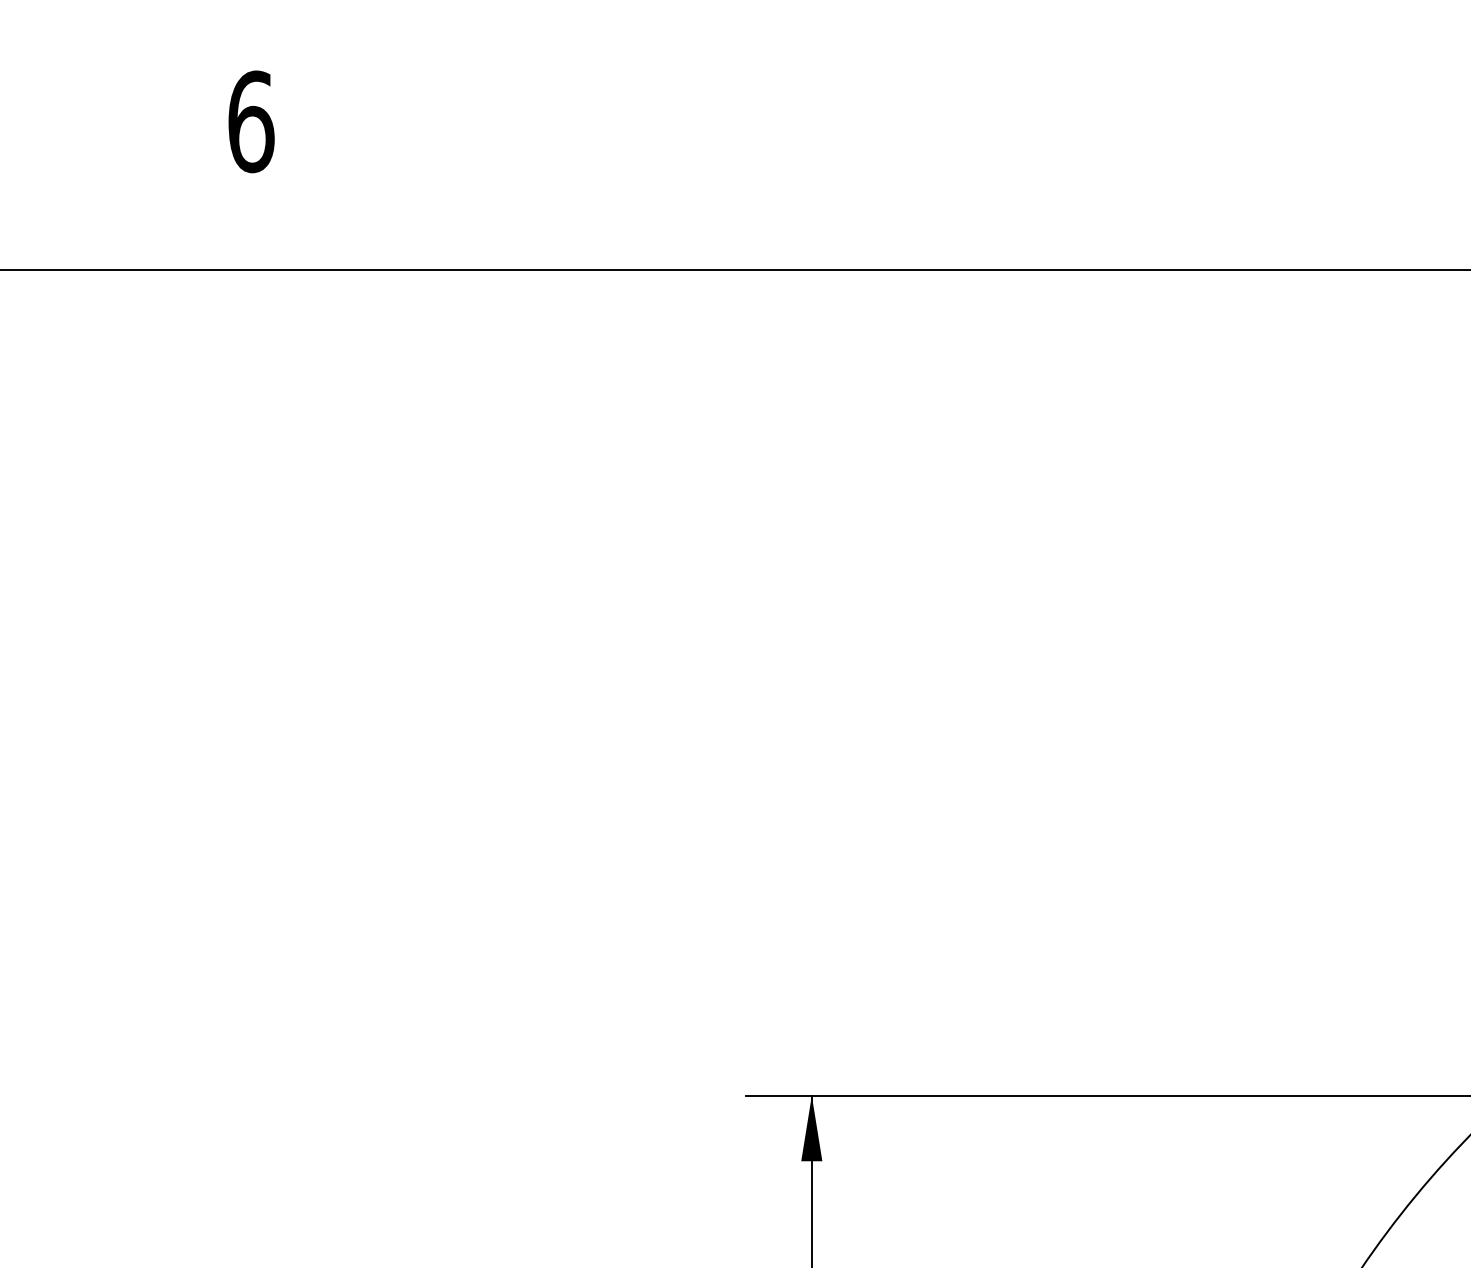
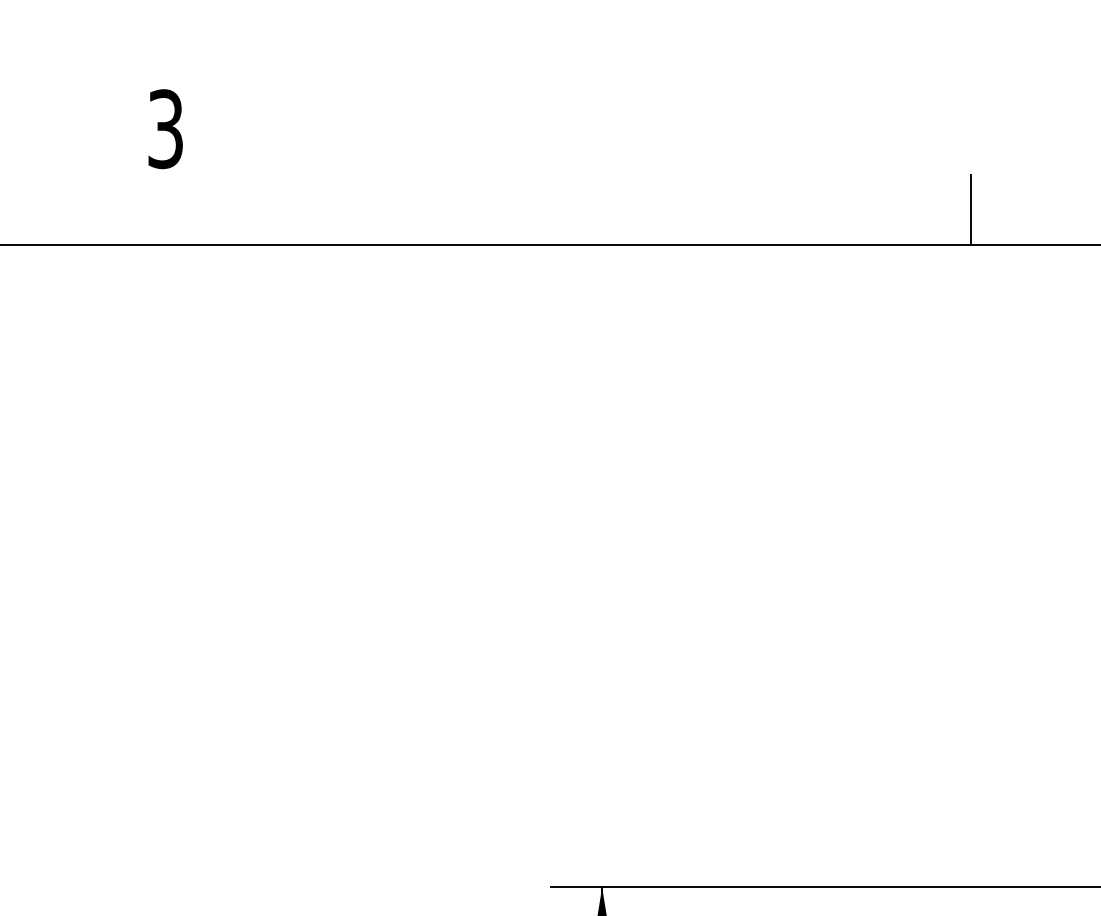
text: (251, 121) -> (166, 128), 6 -> 3
line: (1285, 225) -> (970, 209), added

